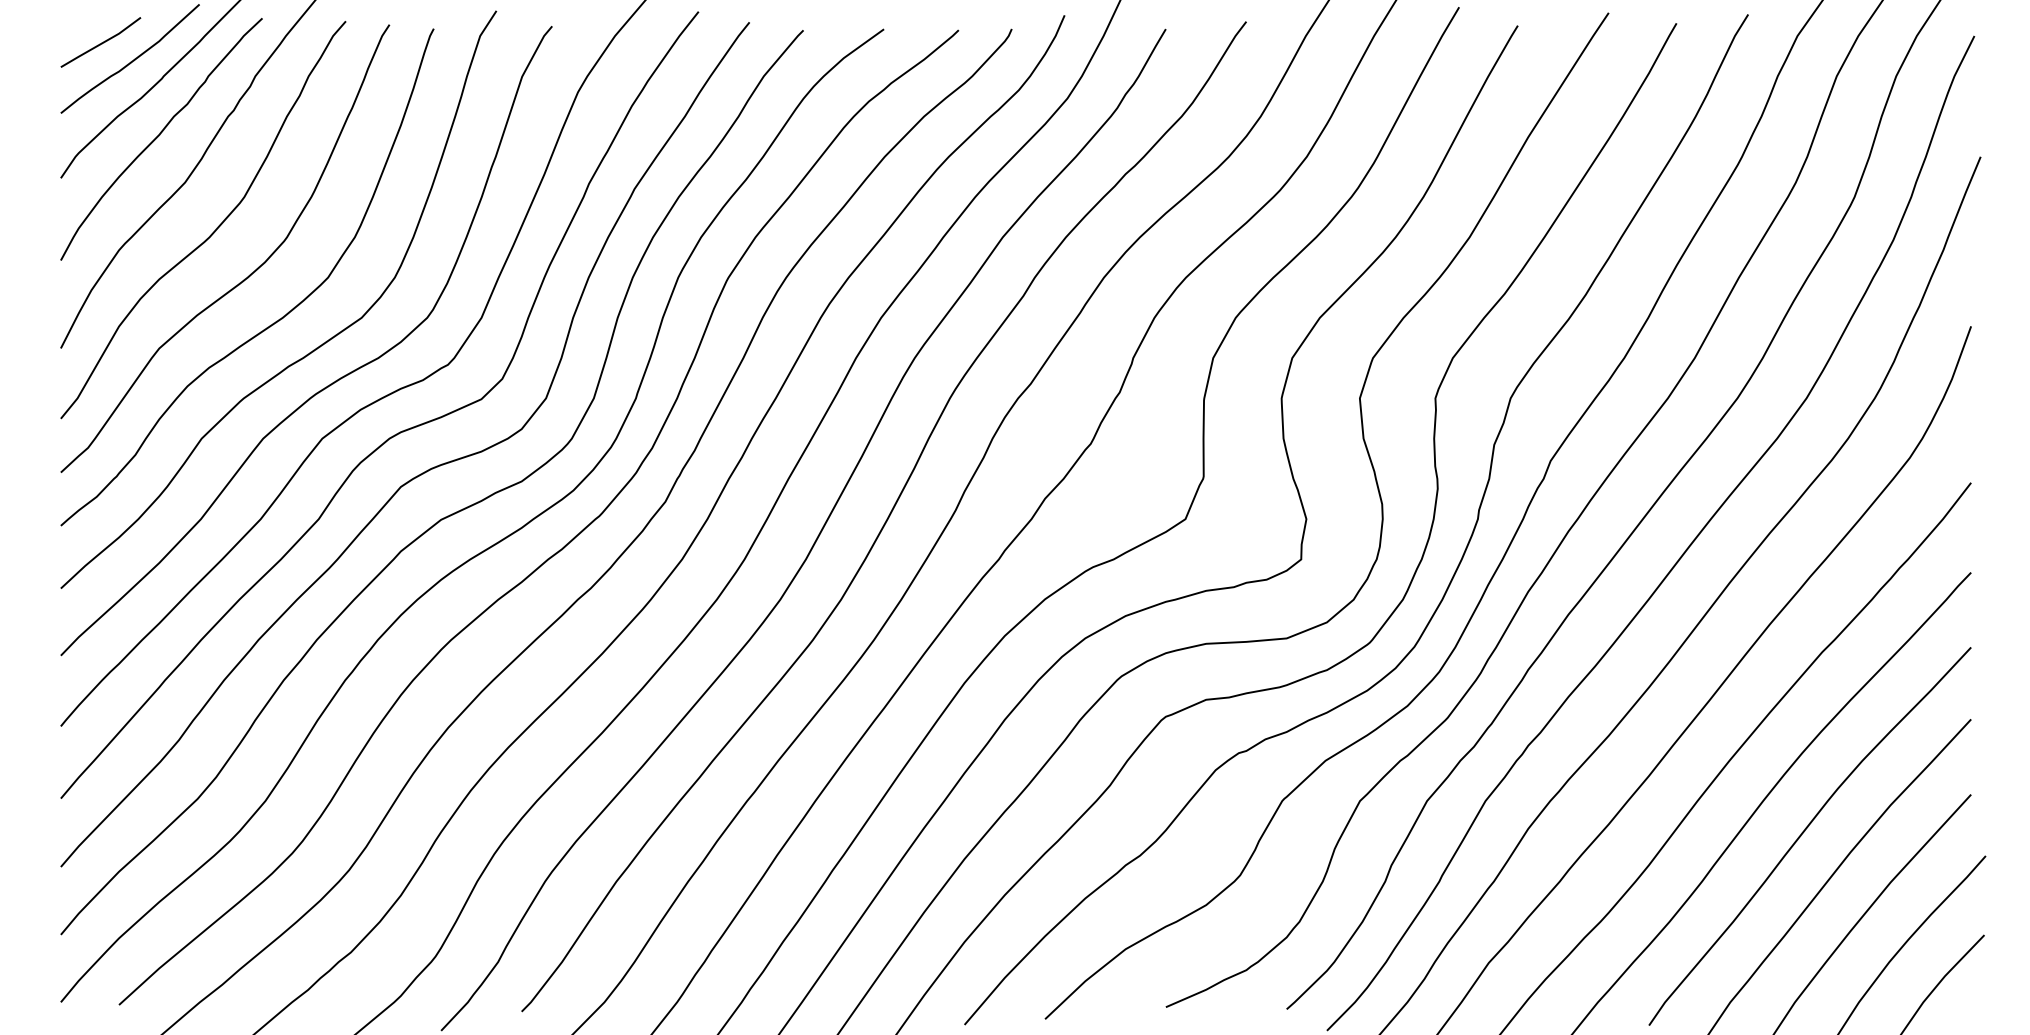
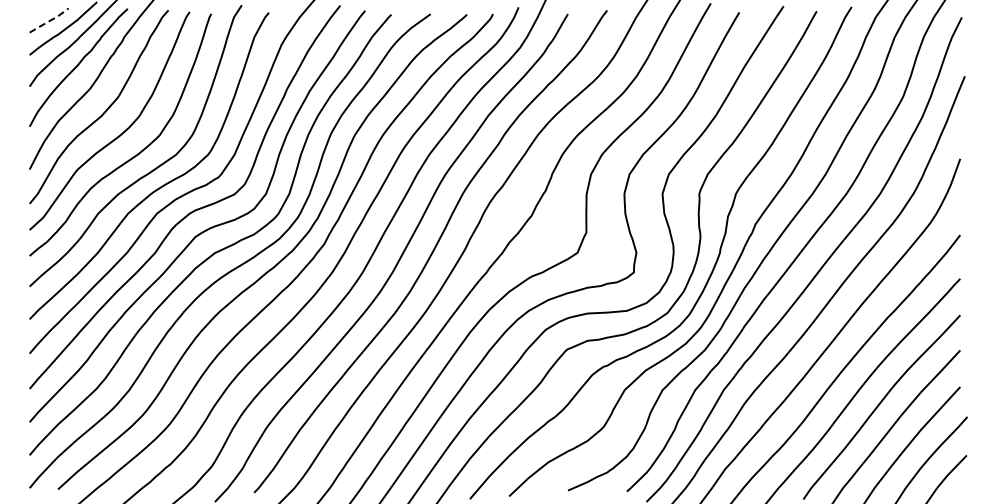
line: (101, 44) -> (49, 21), solid -> dashed

